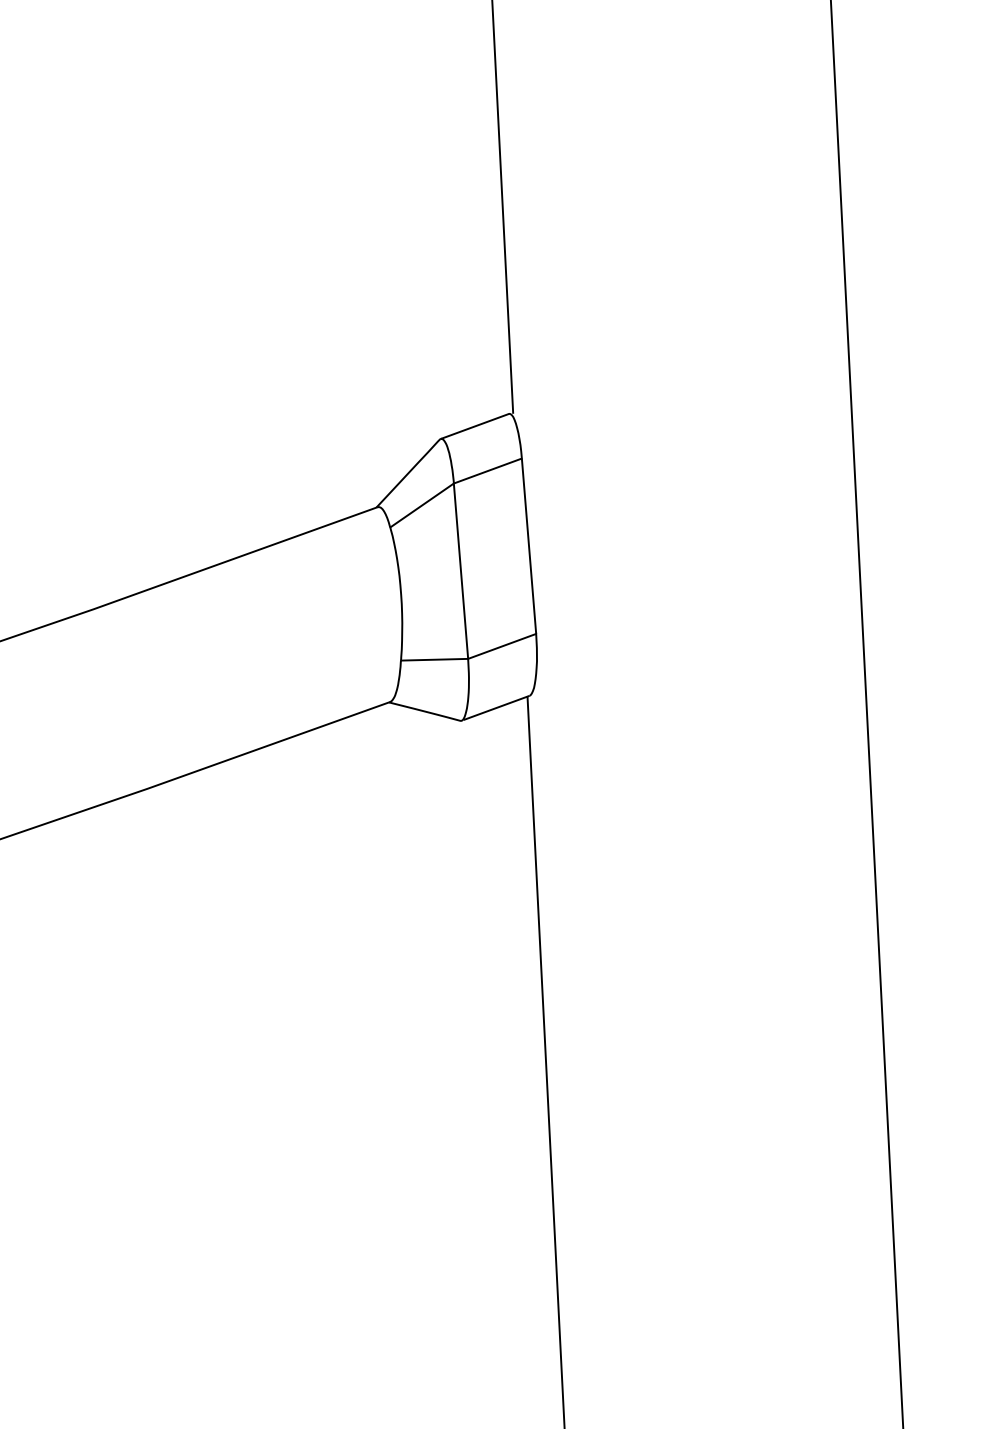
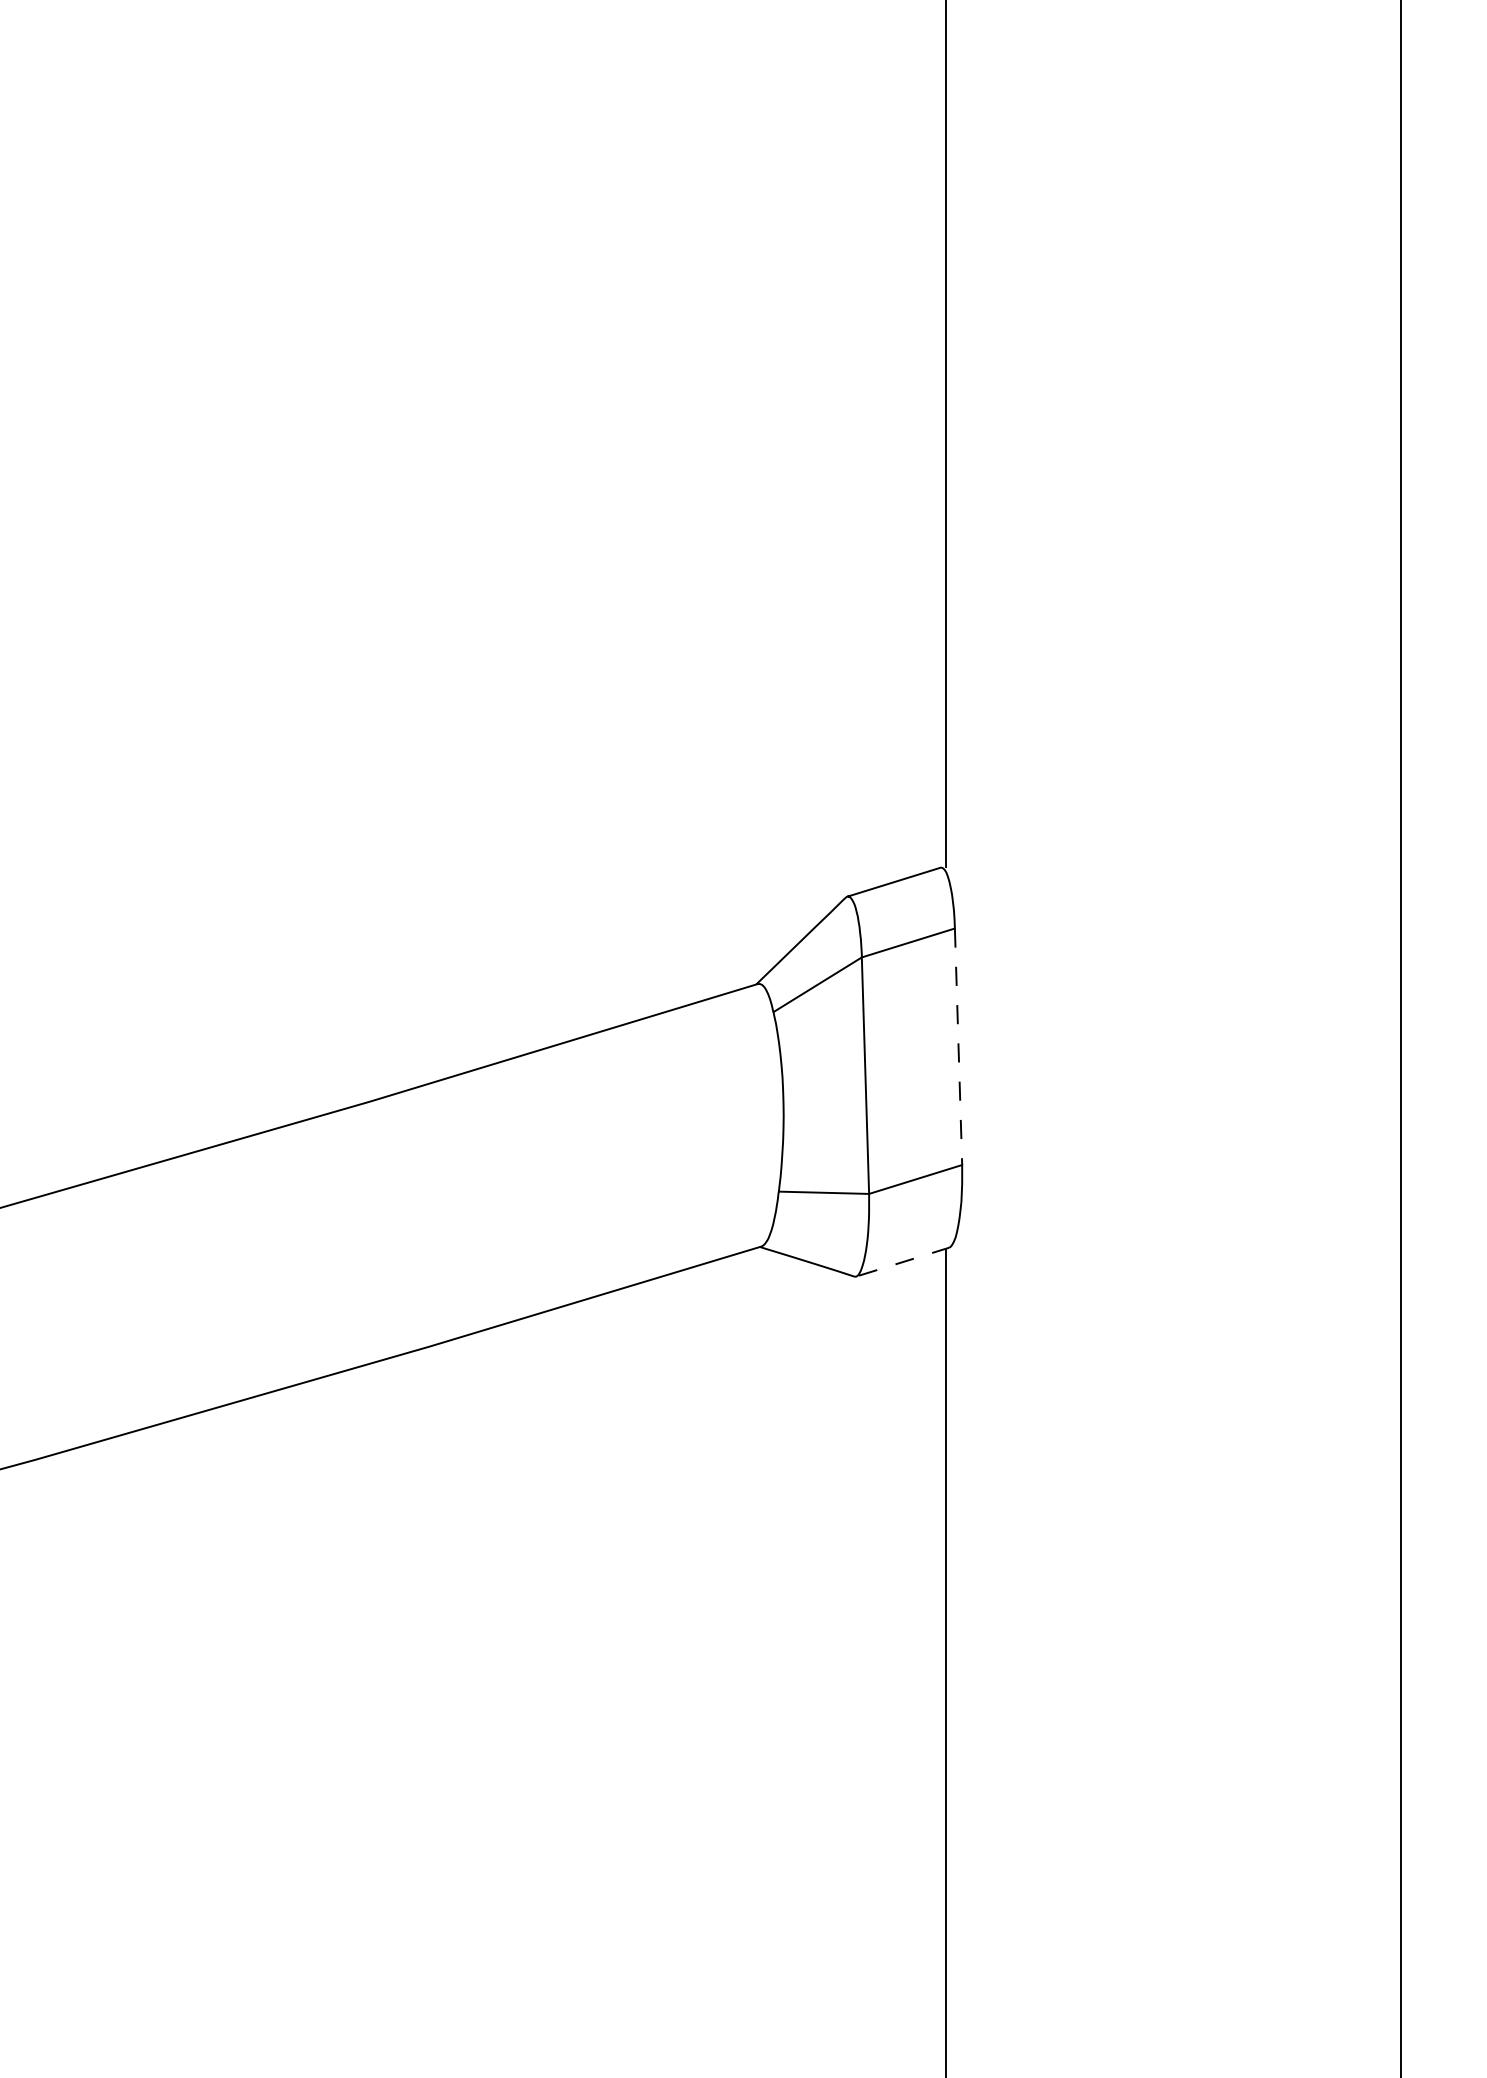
line: (529, 546) -> (958, 1047), solid -> dashed
line: (496, 707) -> (904, 1261), solid -> dashed

